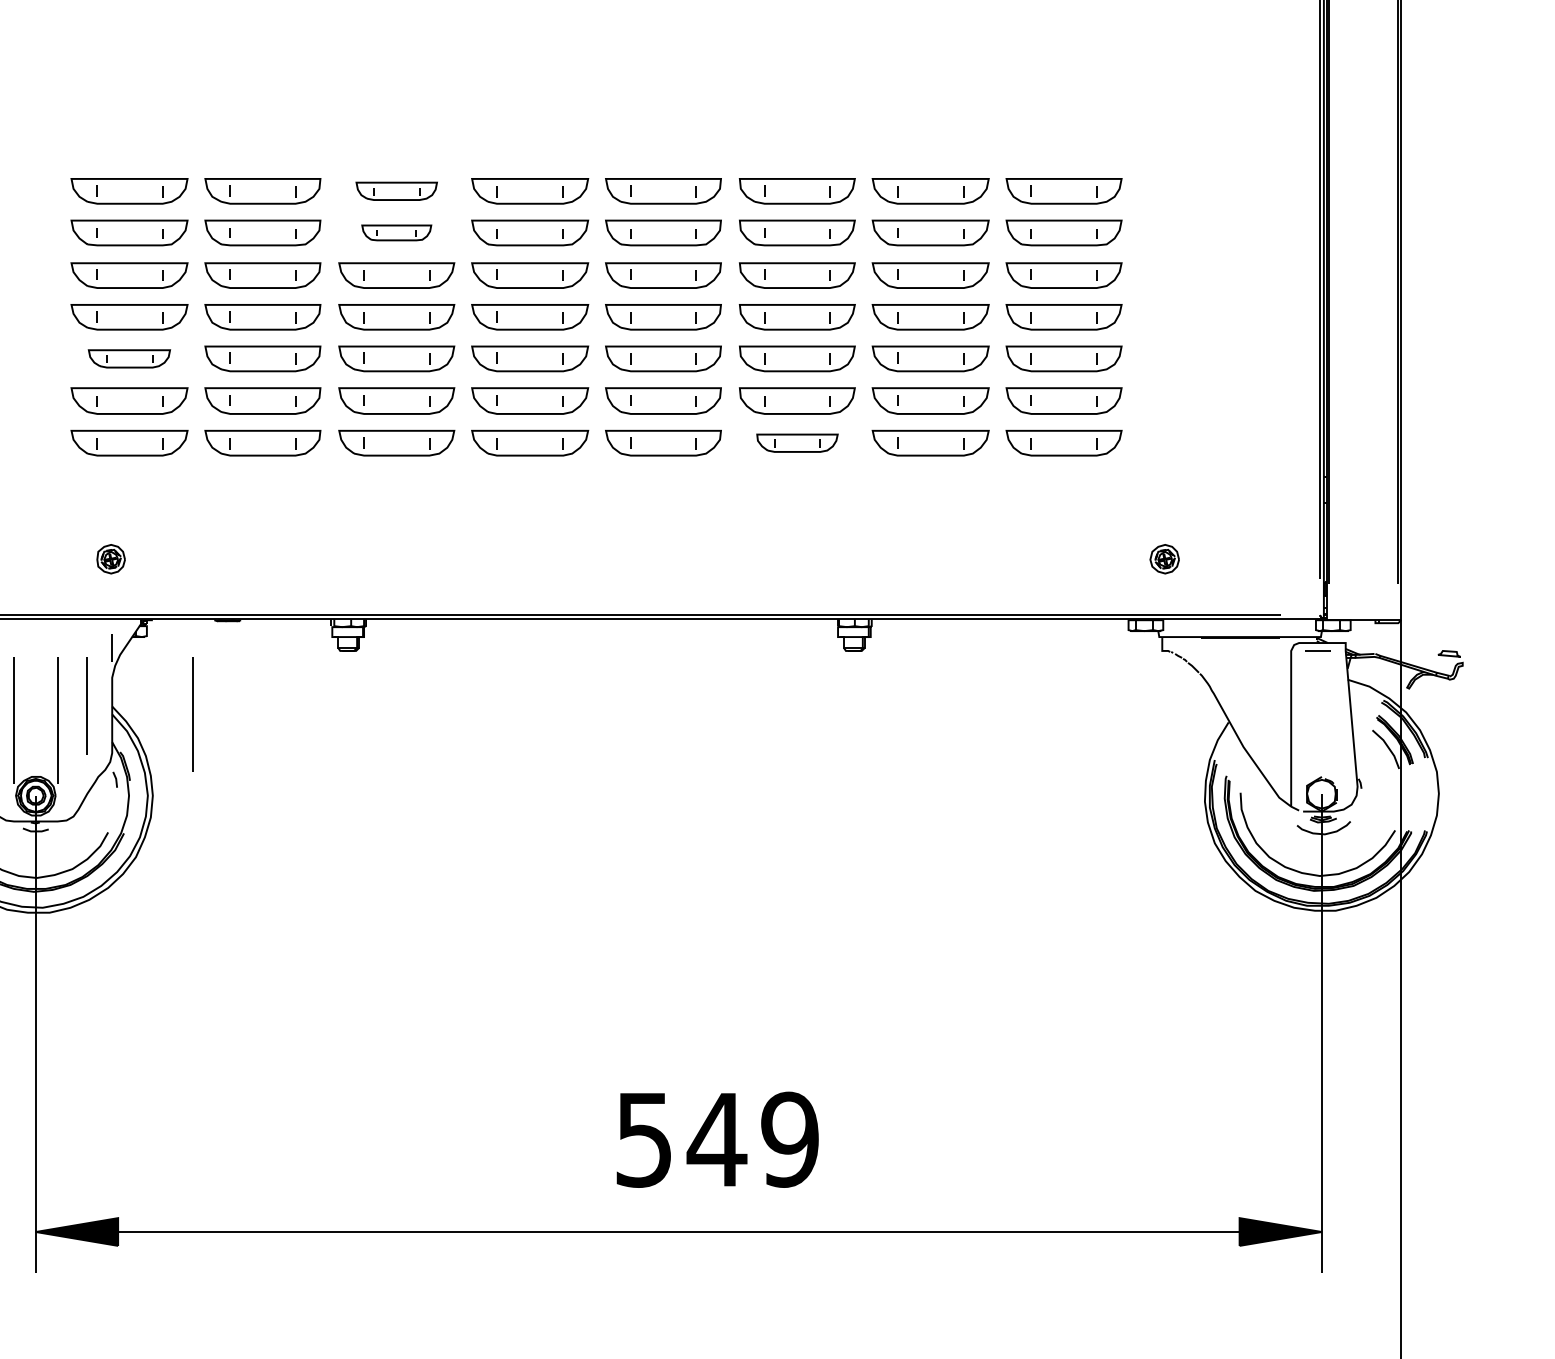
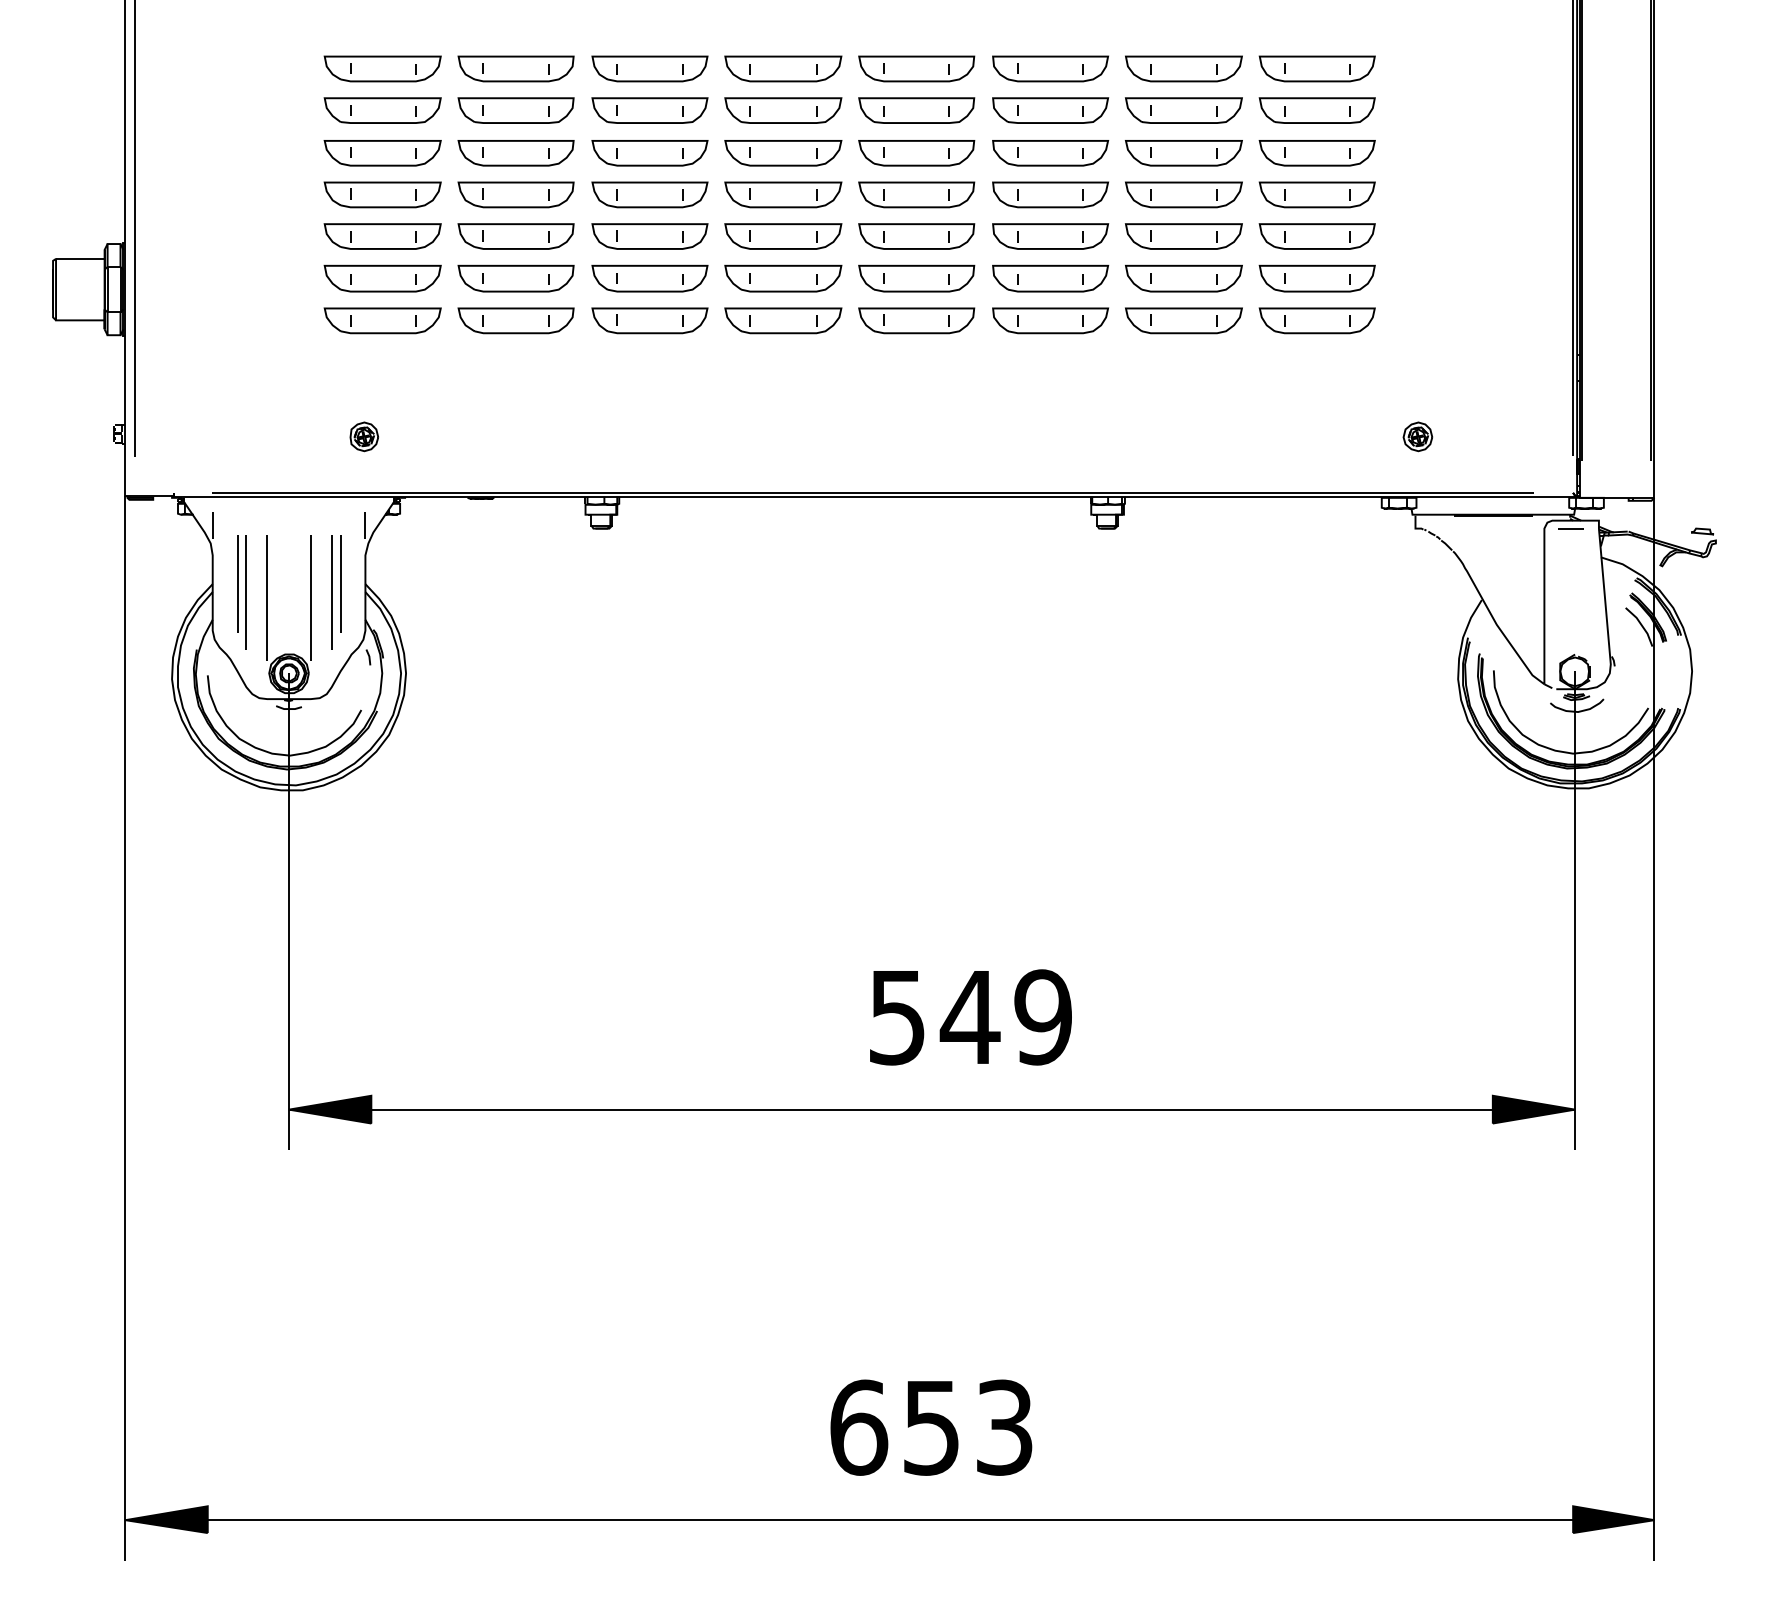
part: (396, 190) -> (649, 68), size x1.43
part: (396, 232) -> (649, 110), size x1.67
part: (129, 358) -> (382, 236), size x1.43
part: (797, 442) -> (1050, 320), size x1.43
line: (192, 714) -> (331, 592), moved

